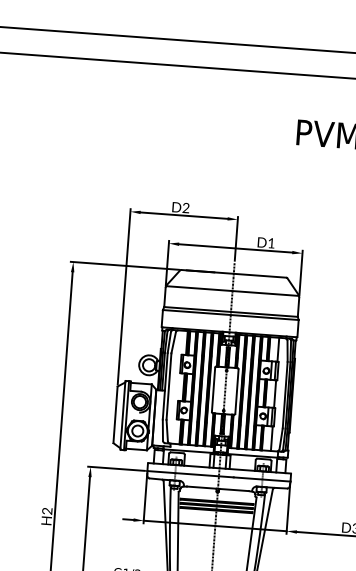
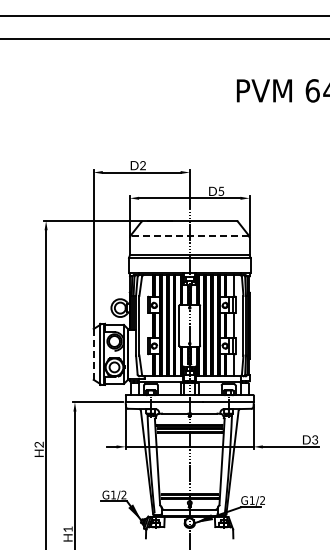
text: (271, 242) -> (221, 190), D1 -> D5
line: (232, 291) -> (189, 236), solid -> dashed
line: (115, 414) -> (93, 354), solid -> dashed

